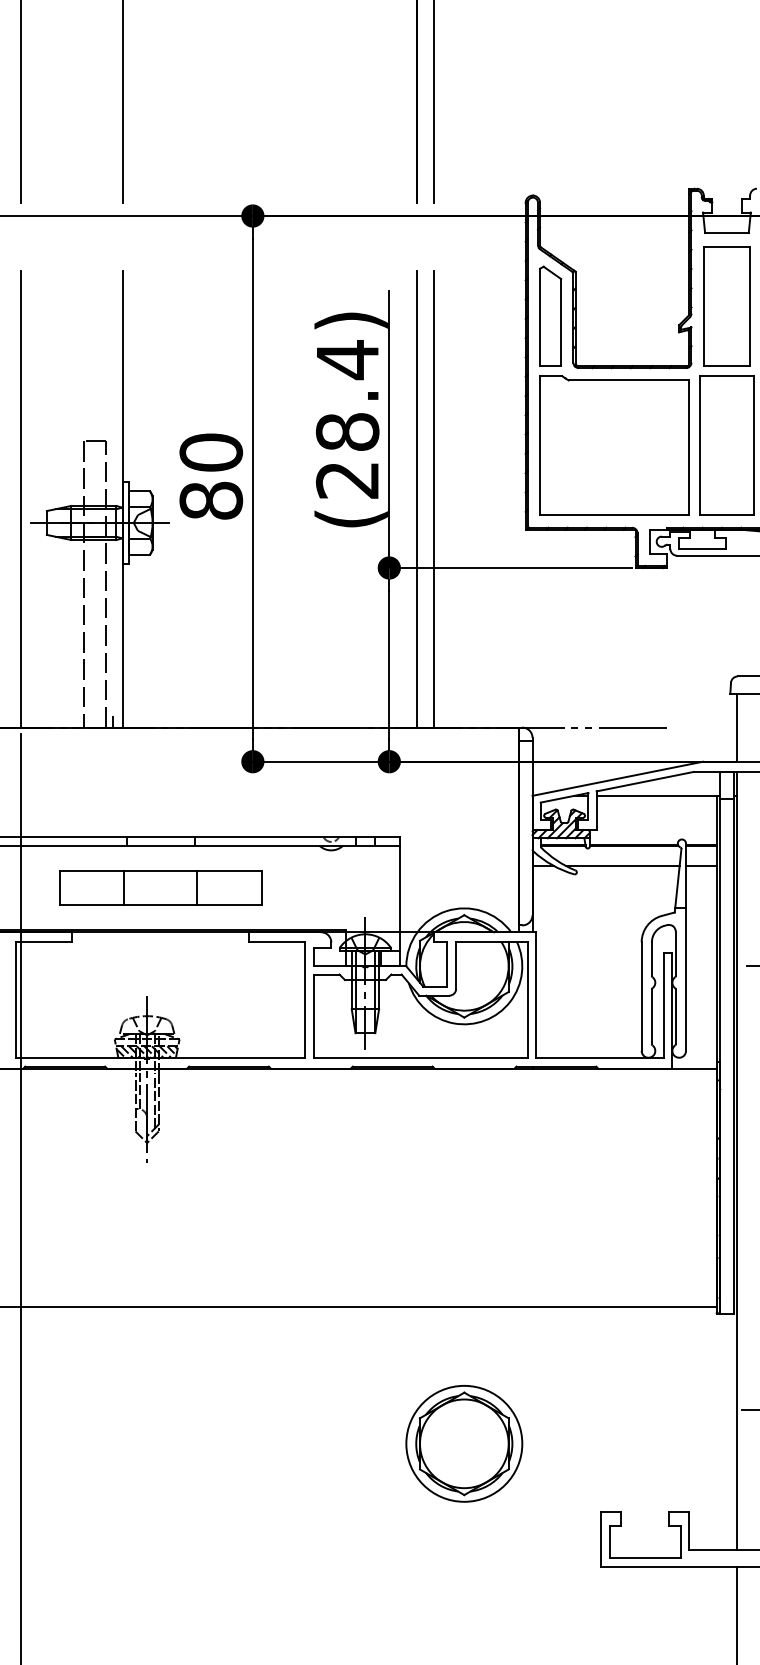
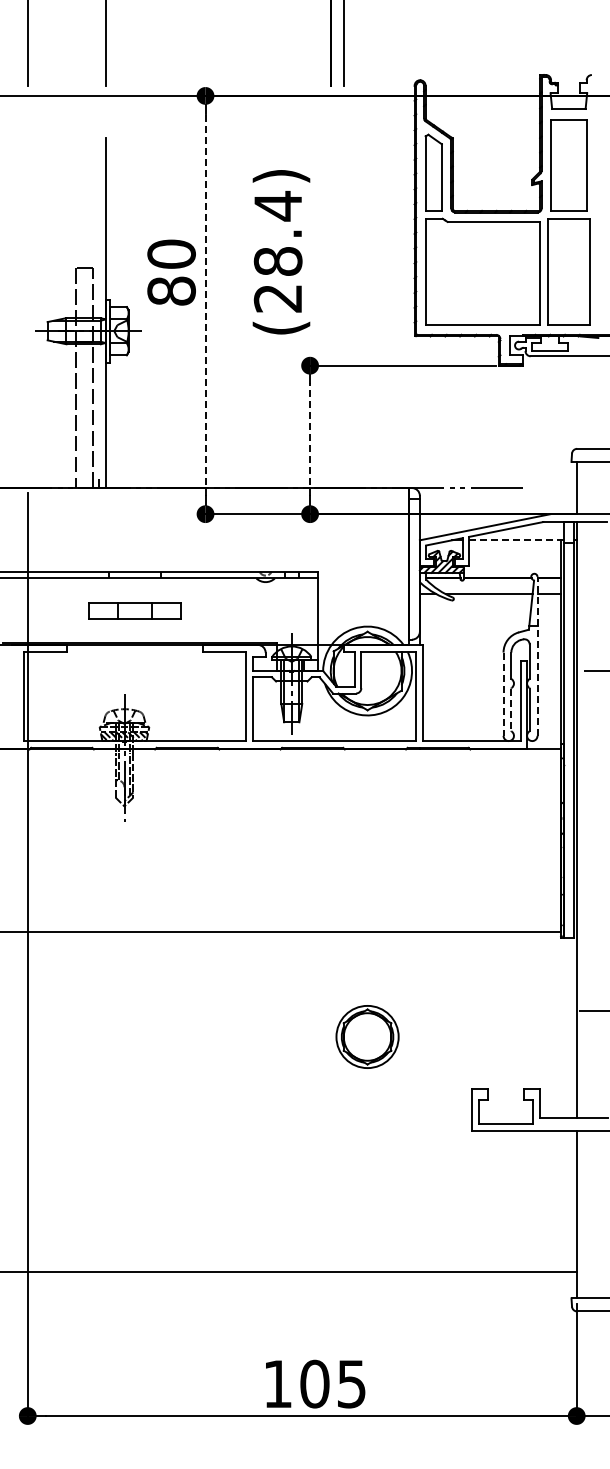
line: (389, 429) -> (310, 259), removed
text: (211, 476) -> (171, 272), moved
line: (252, 488) -> (205, 304), solid -> dashed
line: (20, 499) -> (27, 313), removed
line: (417, 499) -> (331, 313), removed
line: (434, 499) -> (344, 313), removed
line: (389, 664) -> (310, 439), solid -> dashed
line: (657, 796) -> (515, 540), solid -> dashed
part: (160, 887) -> (134, 610), size x0.6
line: (685, 946) -> (537, 655), solid -> dashed
line: (641, 996) -> (503, 694), solid -> dashed
line: (652, 1017) -> (511, 710), solid -> dashed
part: (464, 1443) -> (367, 1036), size x0.7

